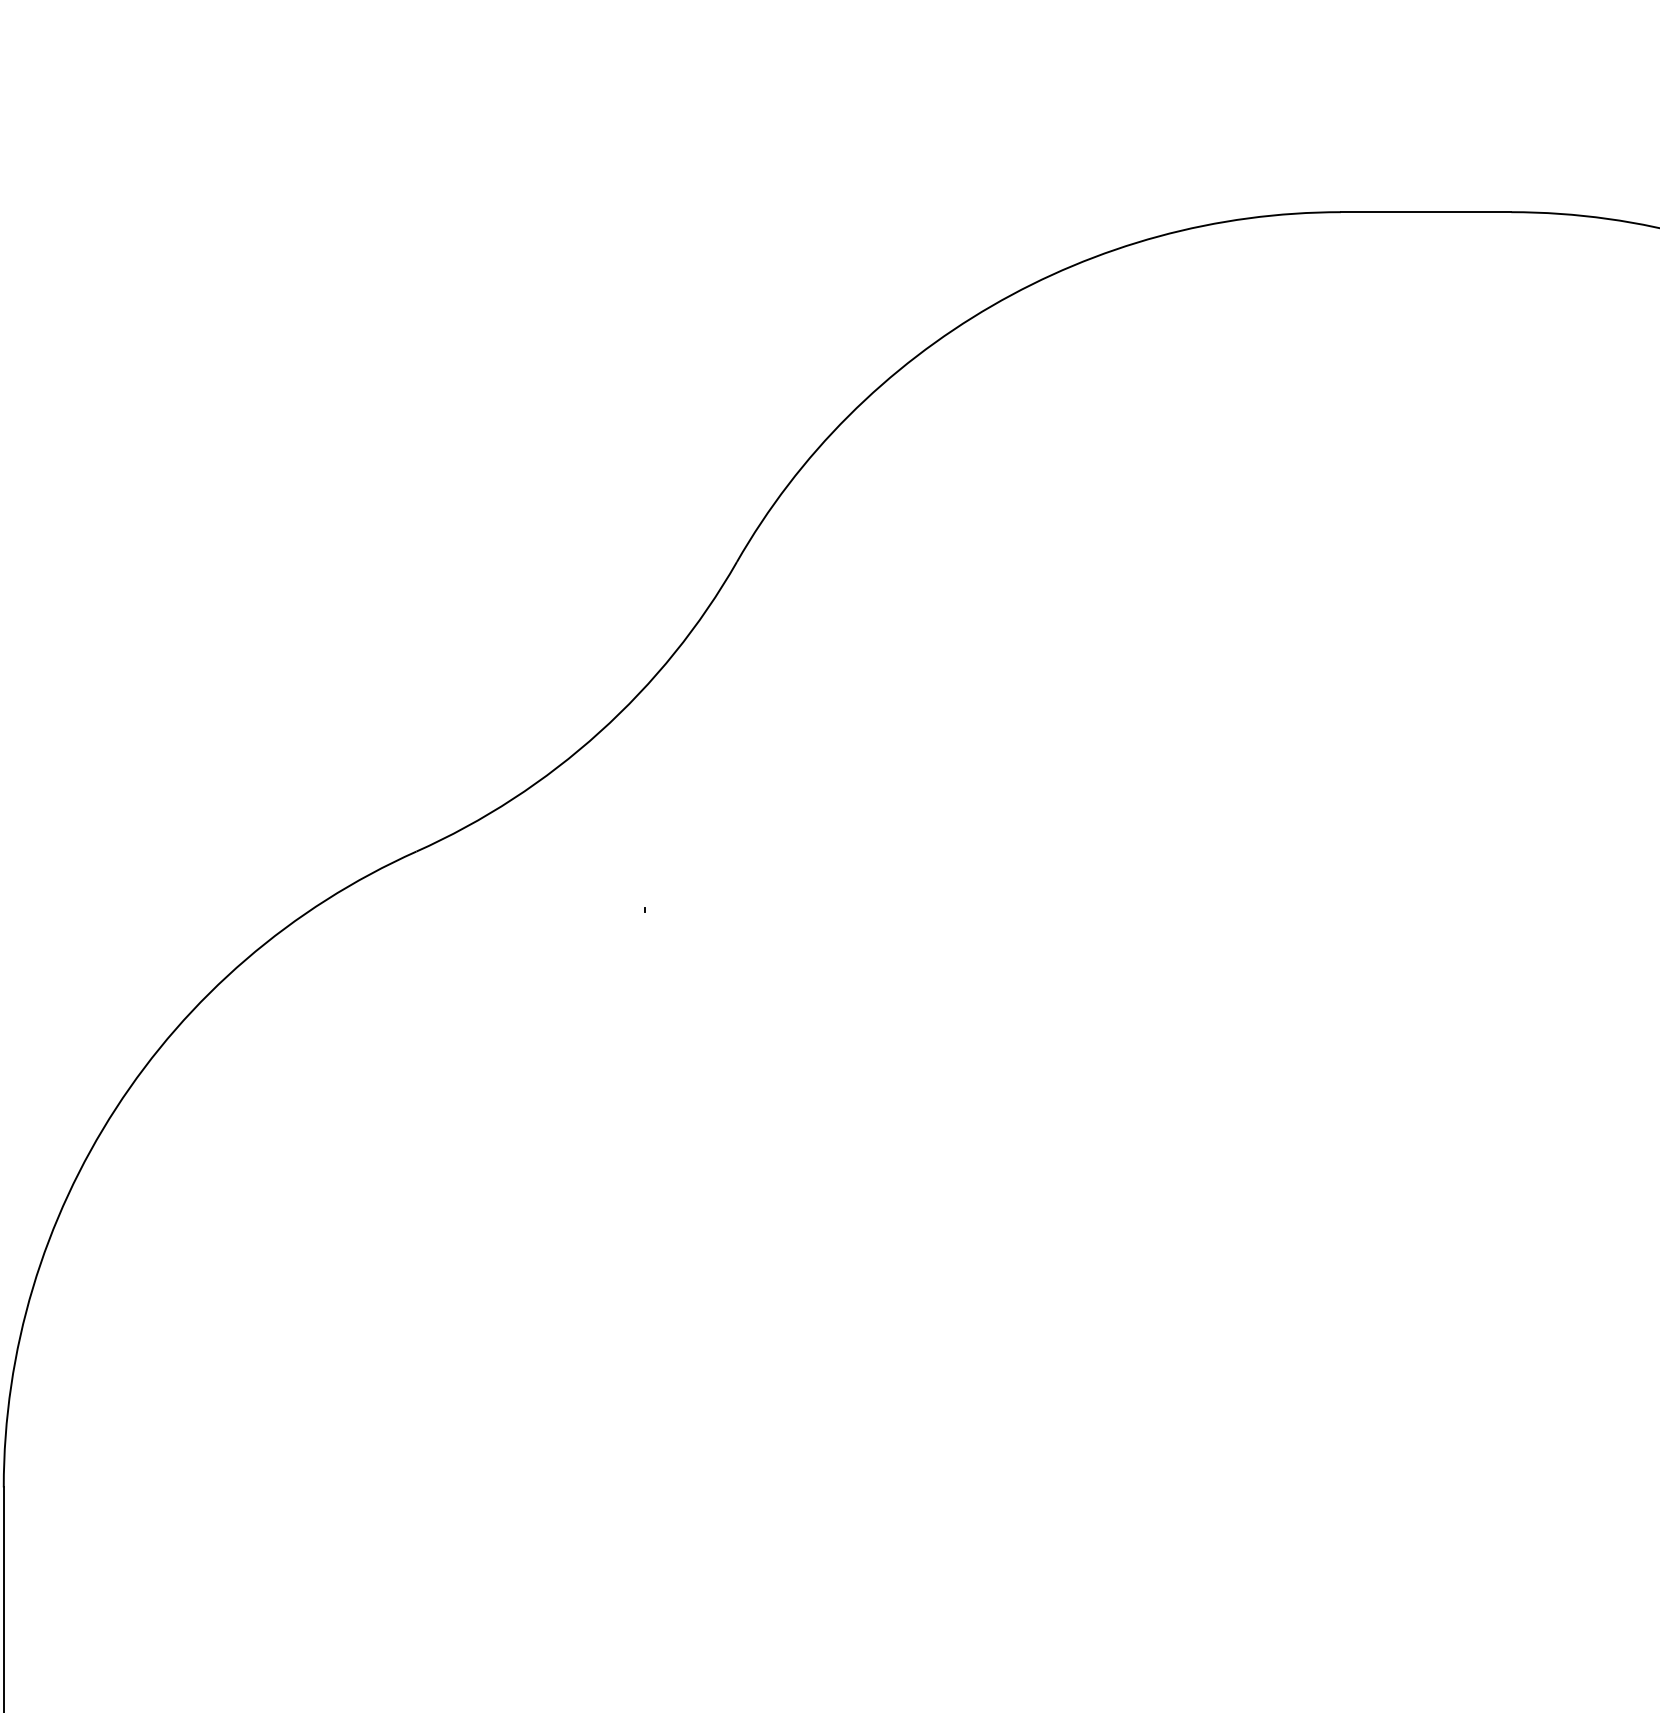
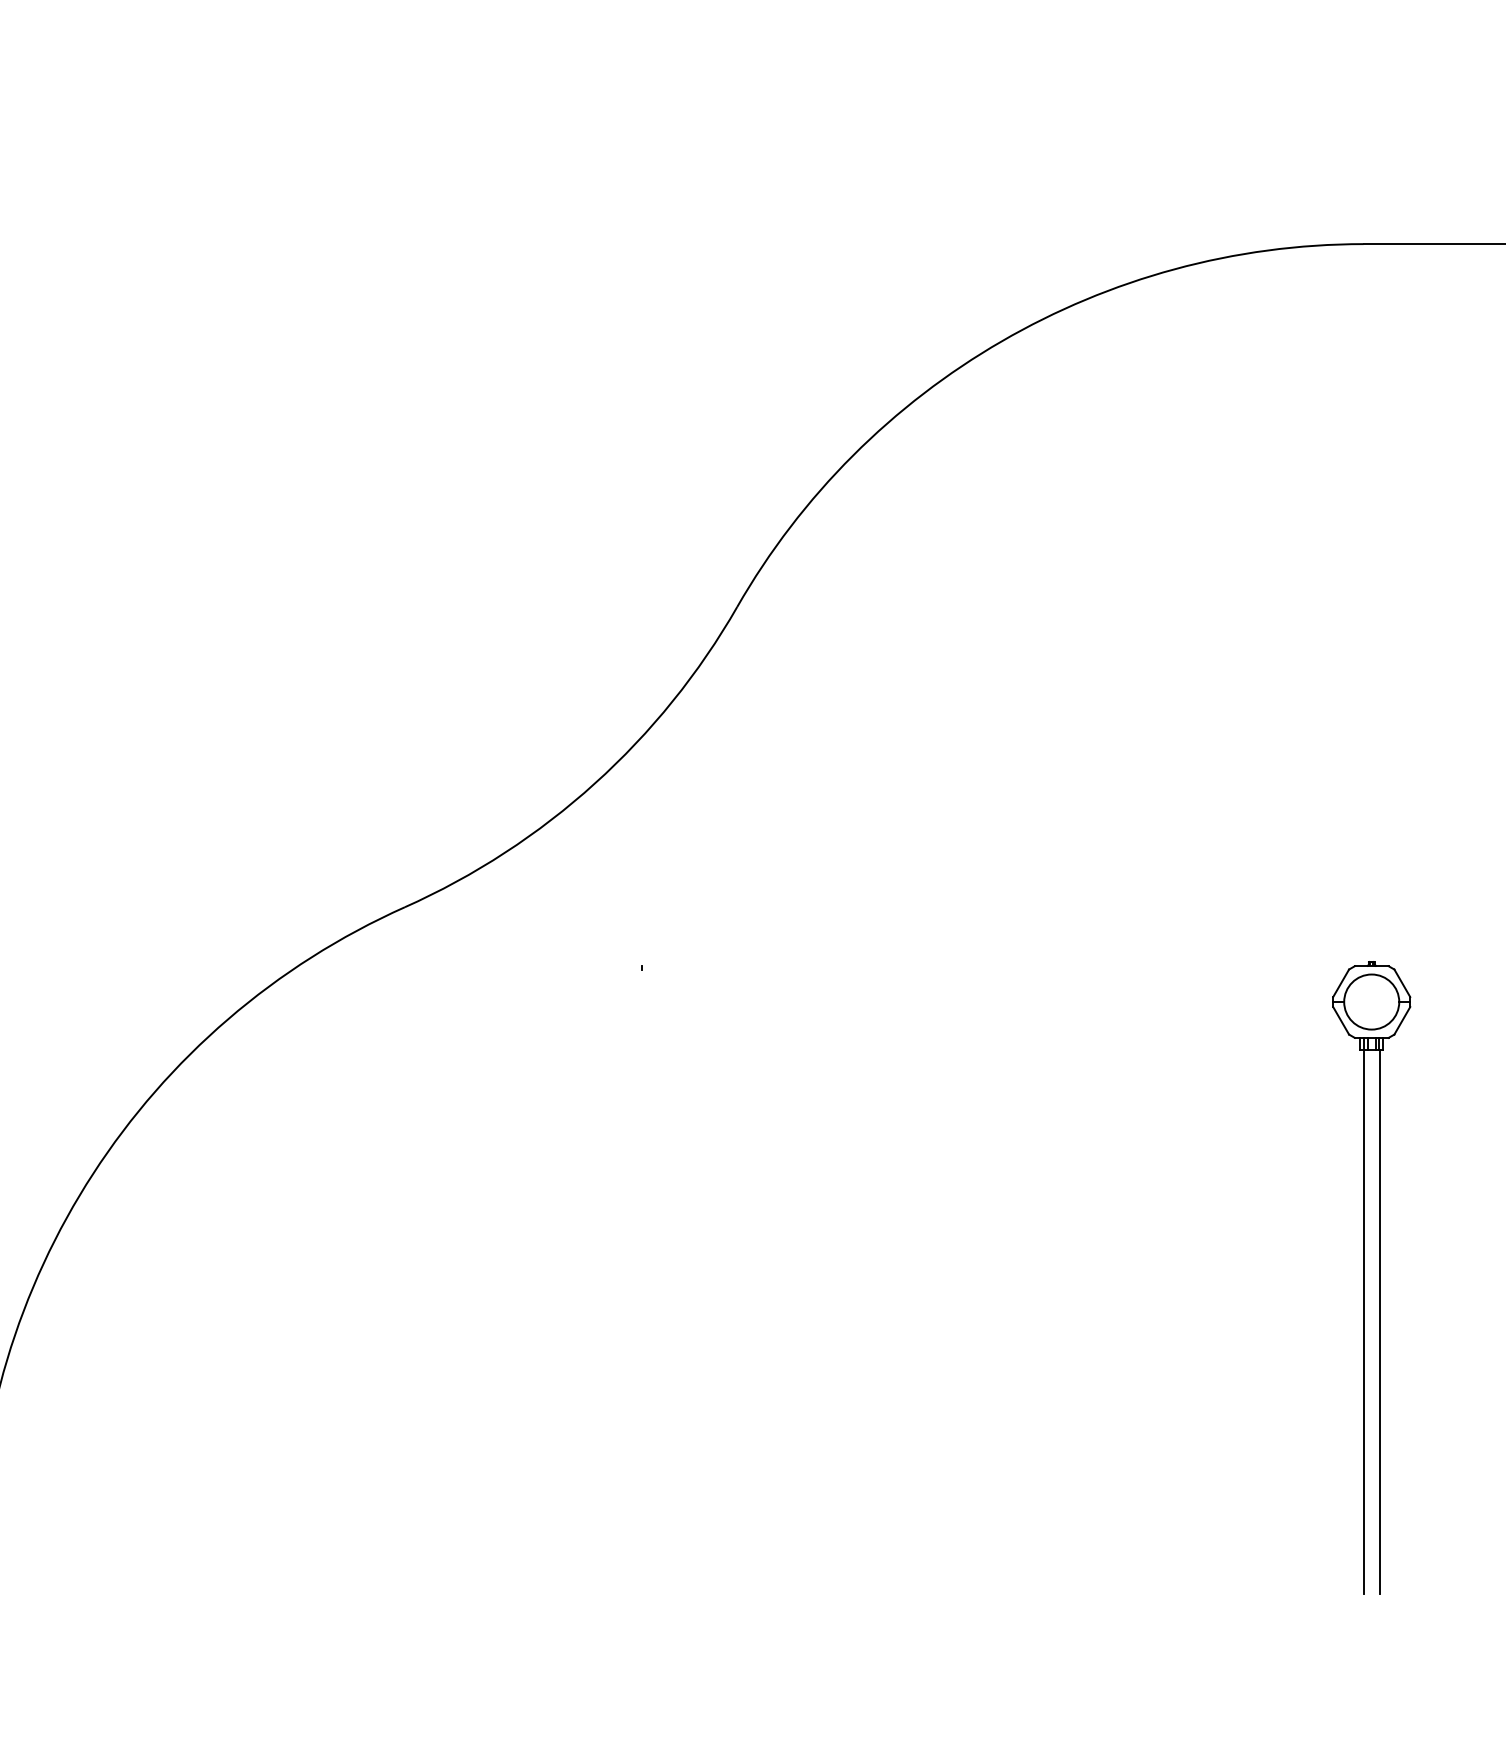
part: (1341, 1208) -> (1364, 1277), added

